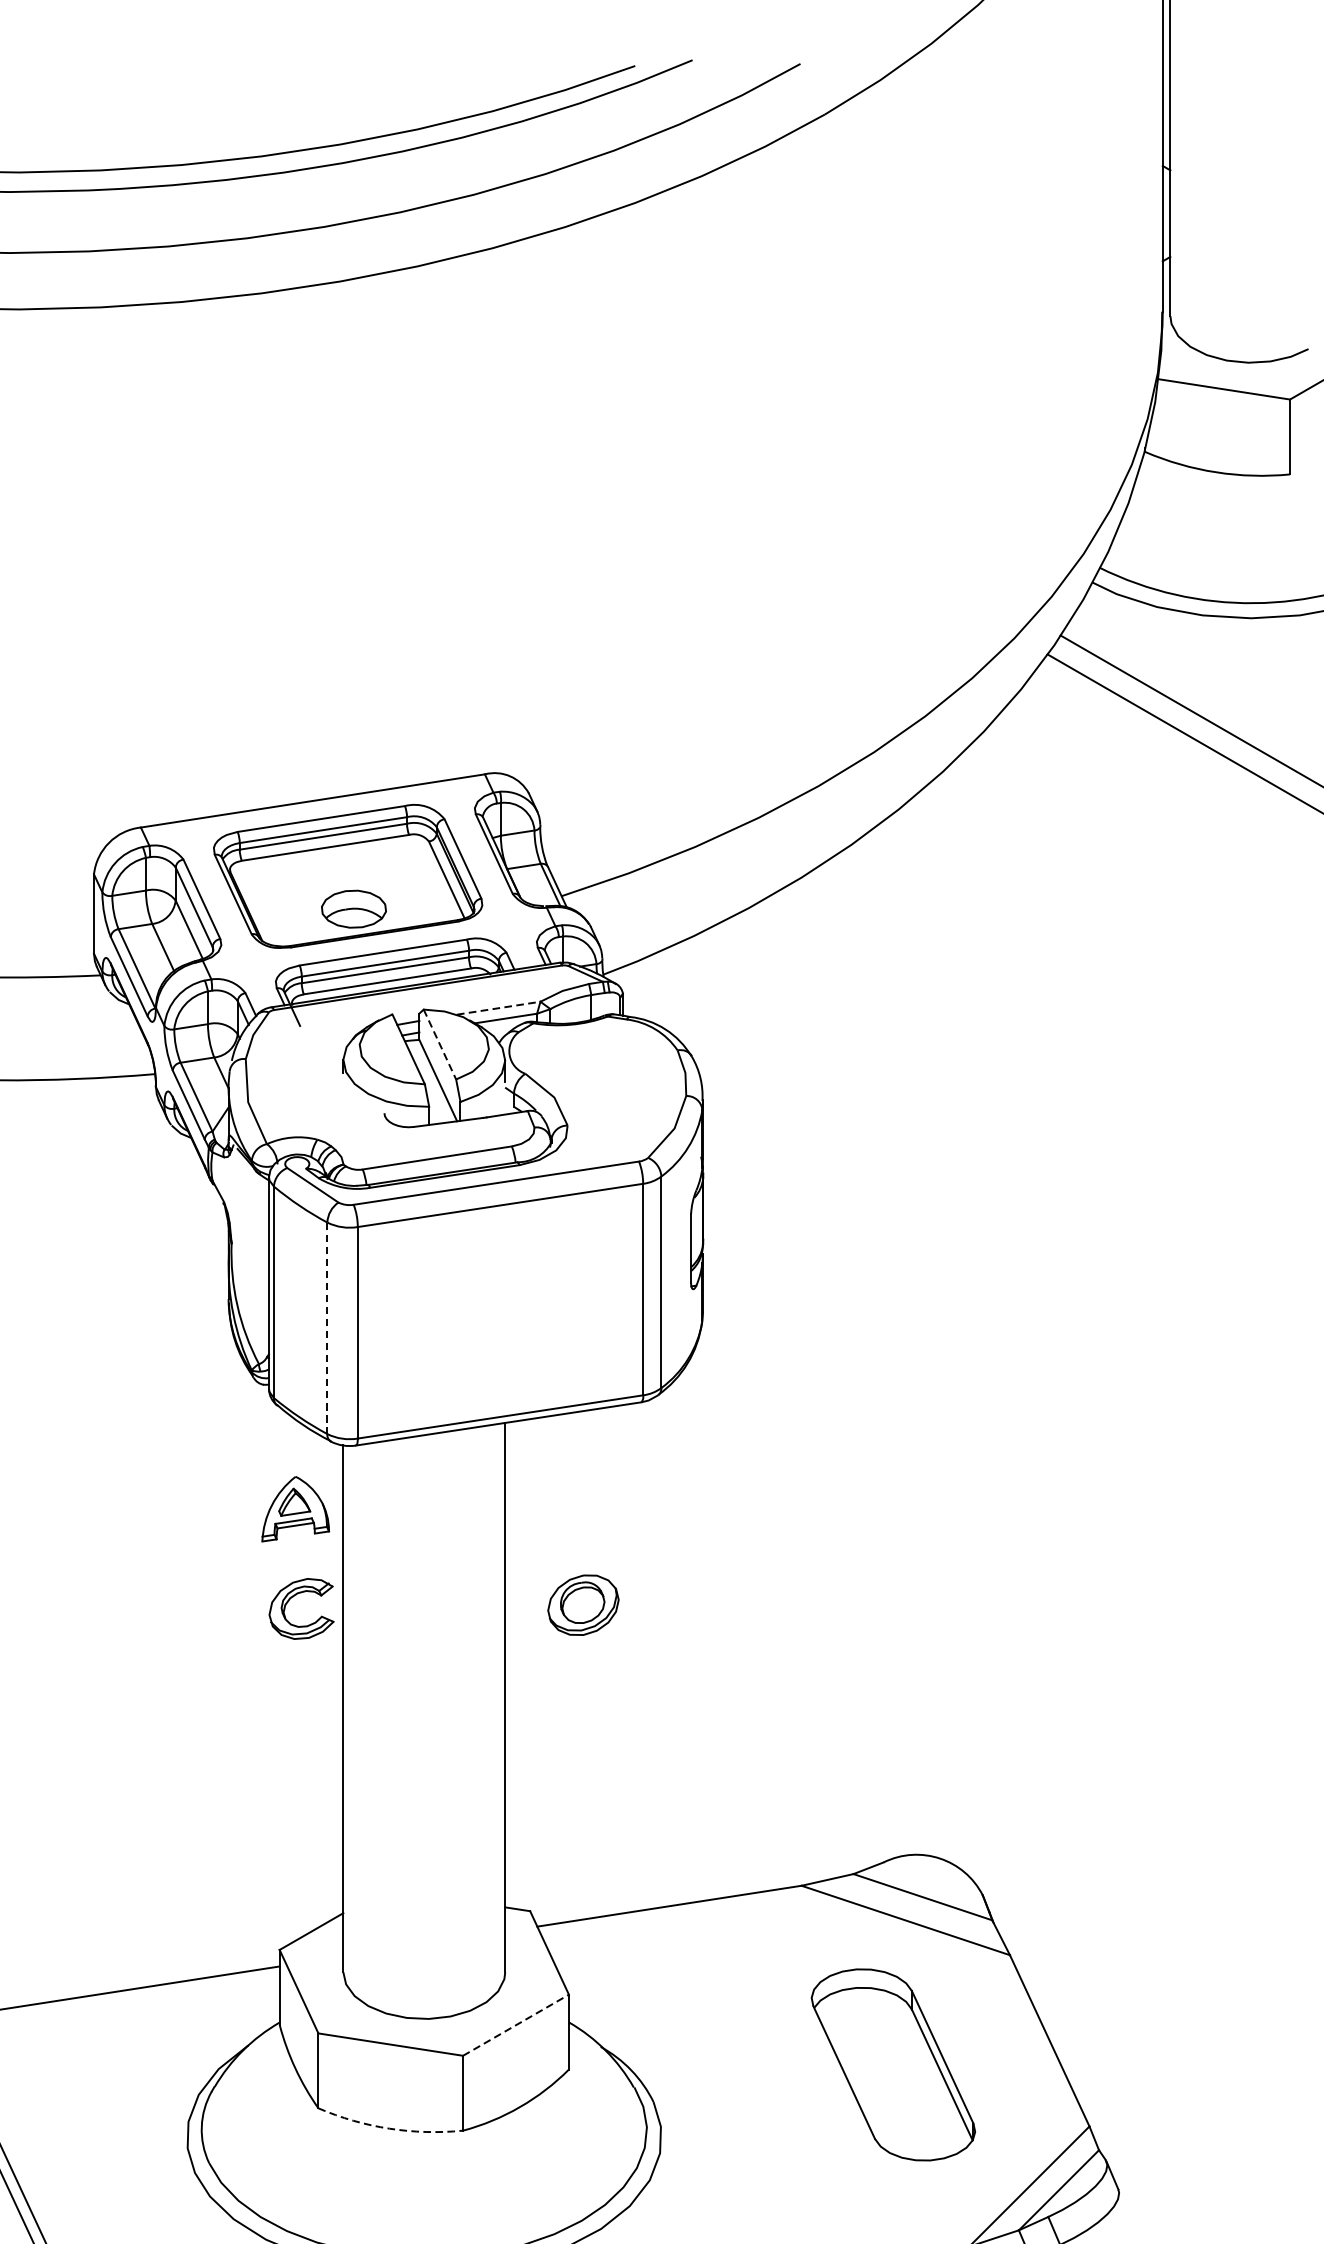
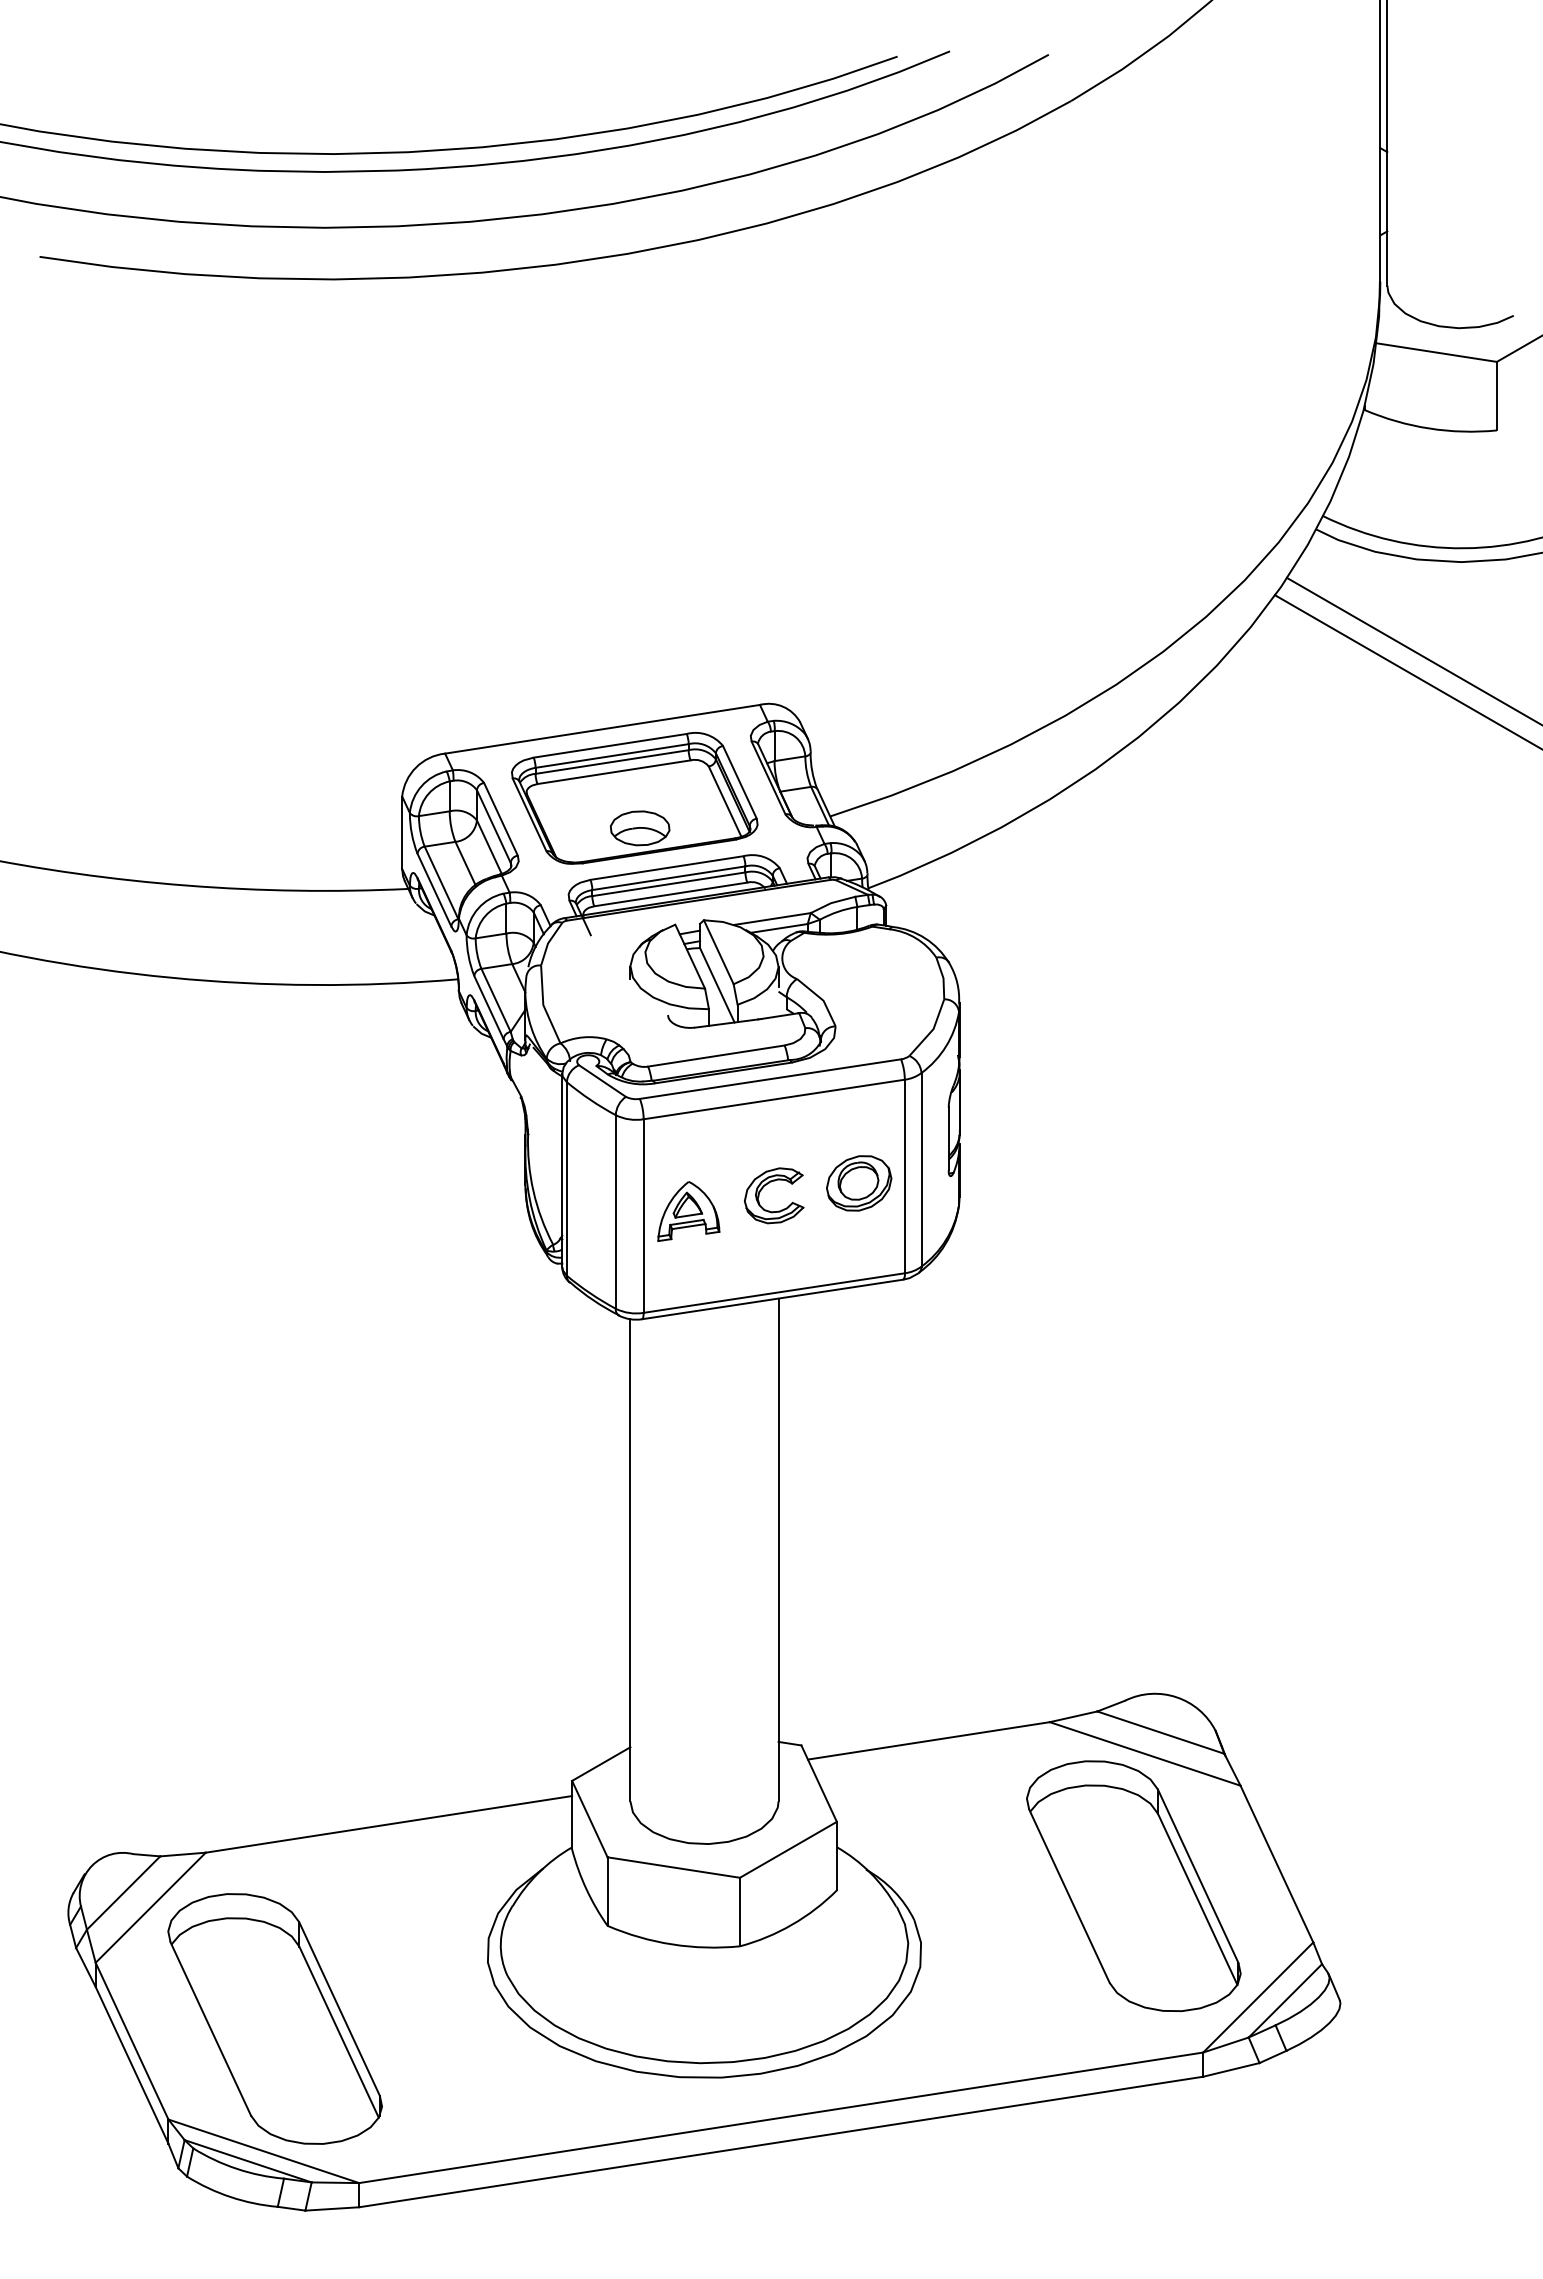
line: (498, 1008) -> (772, 919), dashed -> solid
line: (440, 1044) -> (719, 952), dashed -> solid
line: (327, 1327) -> (615, 1211), dashed -> solid
part: (295, 1509) -> (688, 1211), moved
part: (293, 1597) -> (766, 1185), moved
part: (583, 1605) -> (859, 1183), moved
line: (516, 2024) -> (788, 1849), dashed -> solid
part: (893, 2064) -> (1133, 1885), size x1.43
arc: (389, 2128) -> (672, 1944), dashed -> solid

